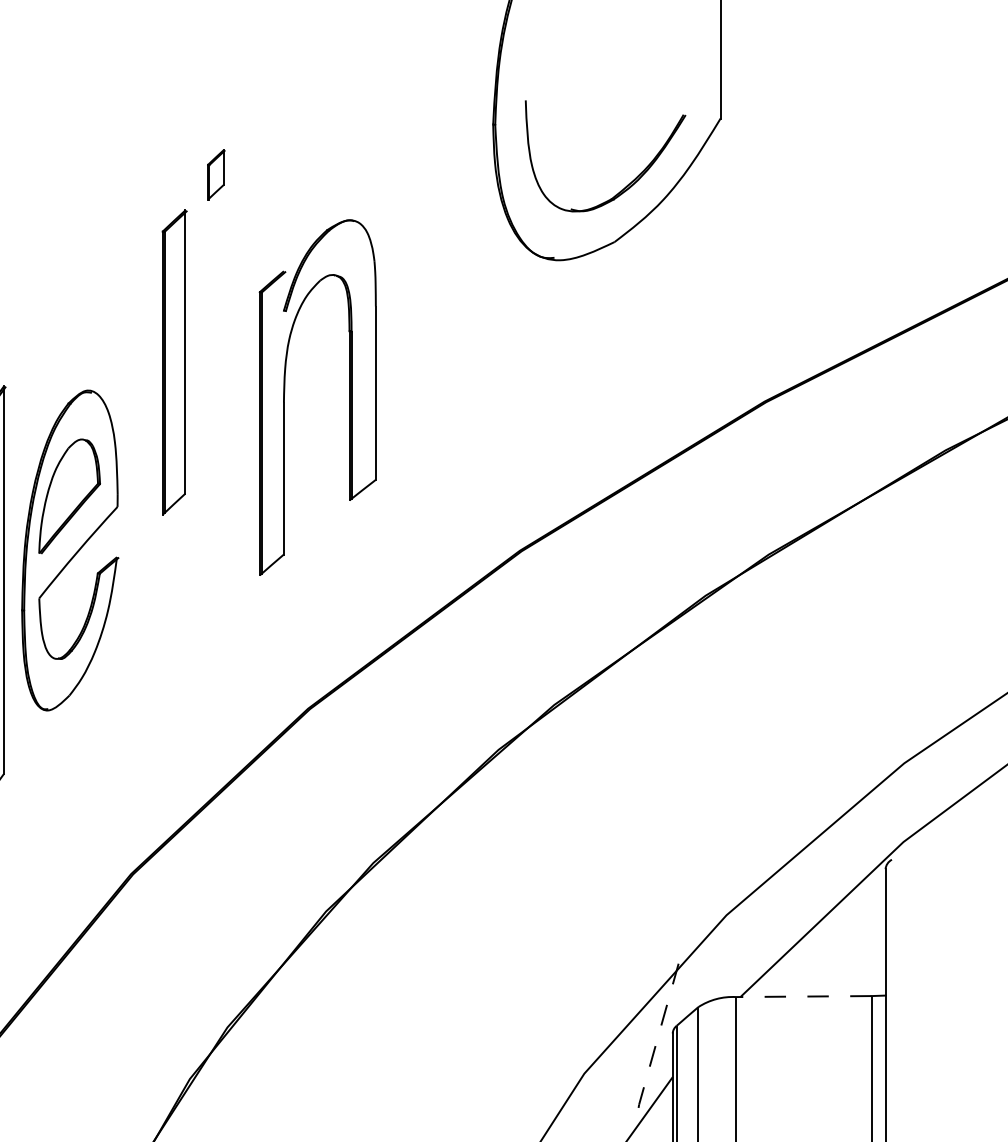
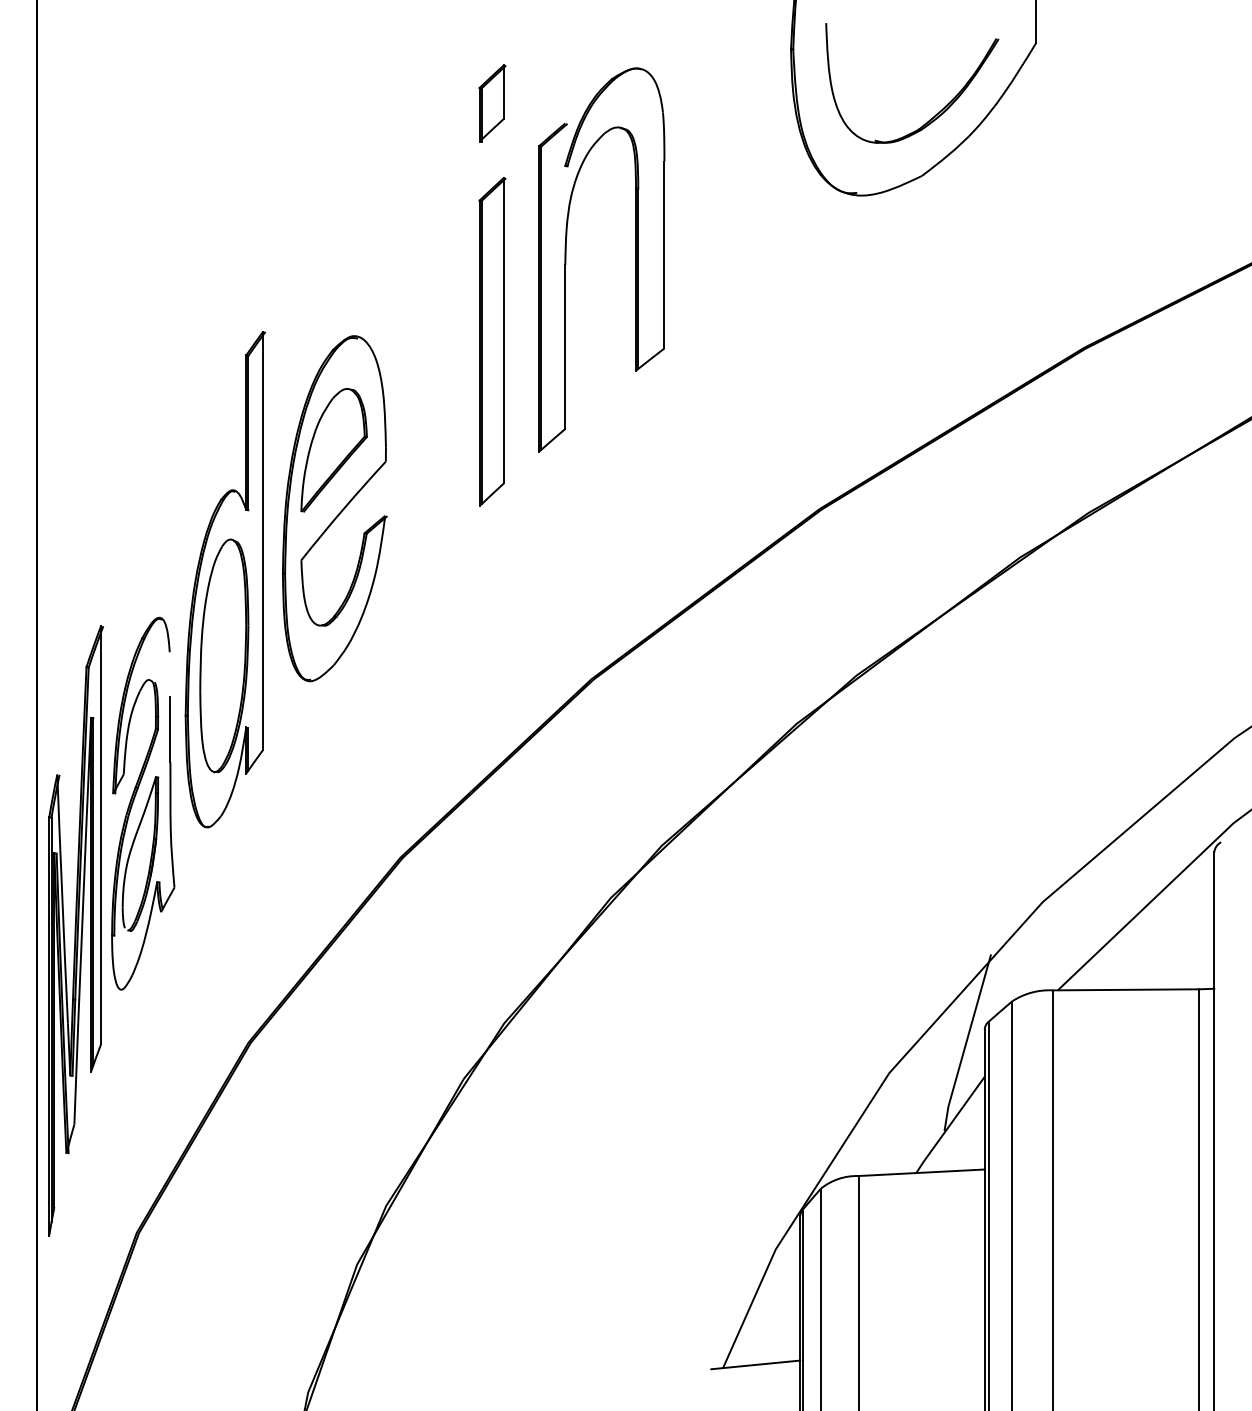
part: (216, 174) -> (492, 103), size x1.43
part: (174, 362) -> (492, 341), moved
part: (349, 397) -> (635, 259), moved
line: (803, 996) -> (1125, 989), dashed -> solid
line: (655, 1045) -> (966, 1042), dashed -> solid

